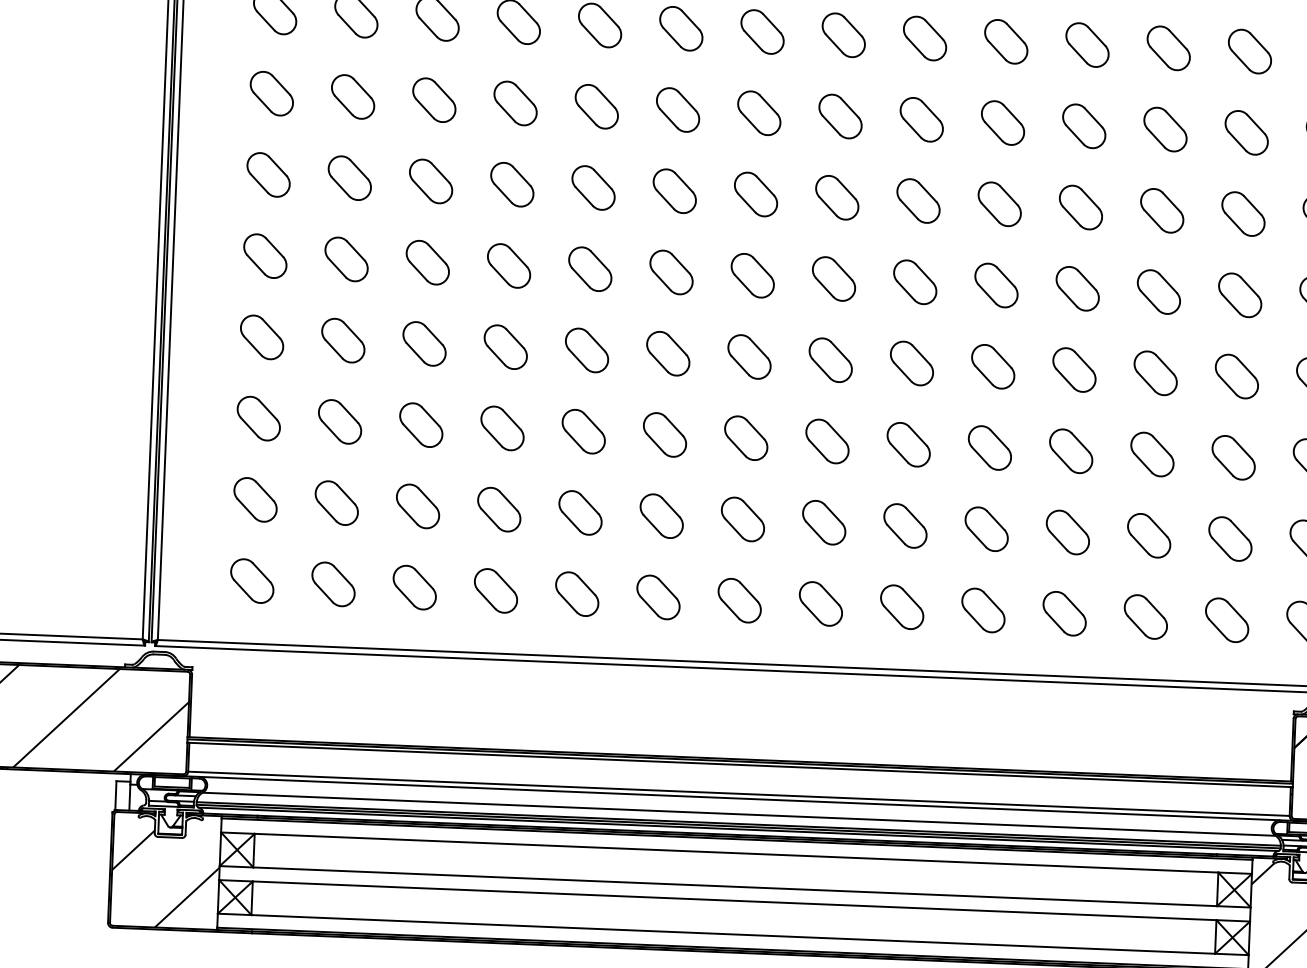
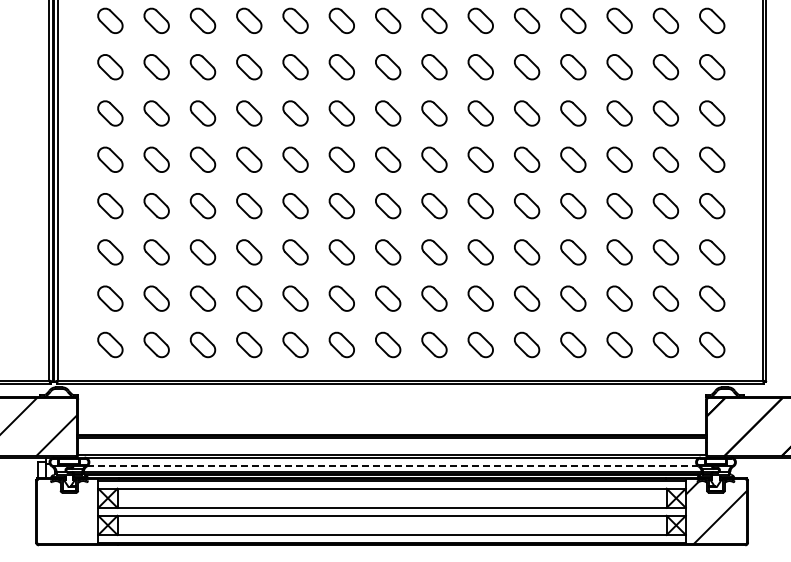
line: (738, 814) -> (392, 466), solid -> dashed
hatch: (164, 879) -> (67, 516), removed

